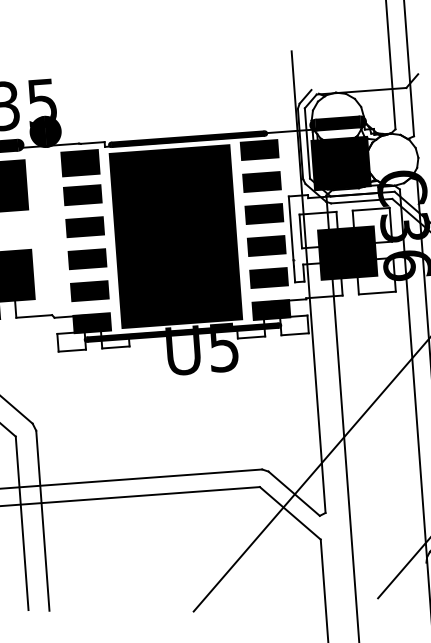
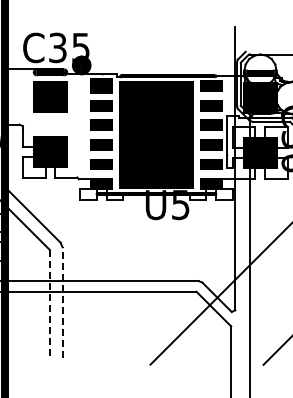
line: (42, 520) -> (62, 302), solid -> dashed
line: (21, 523) -> (49, 303), solid -> dashed

